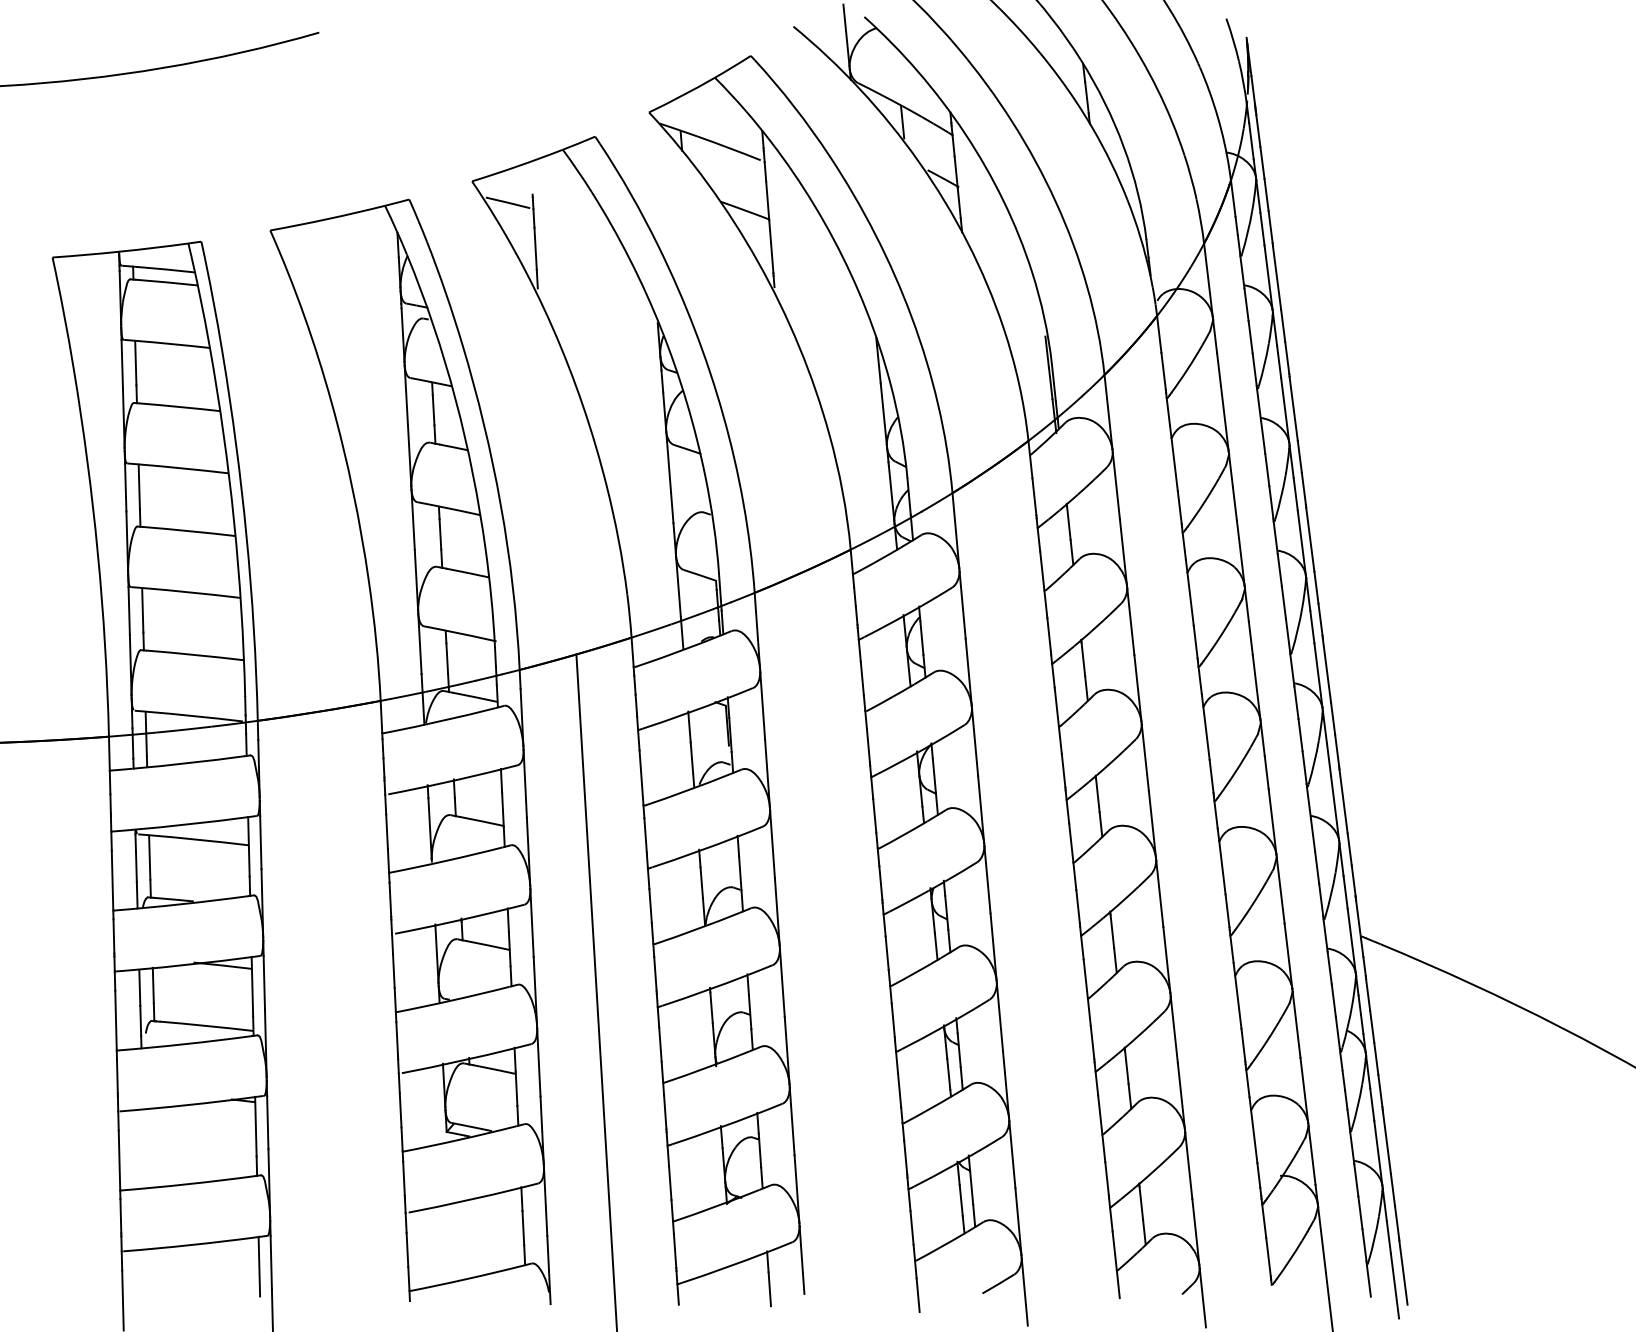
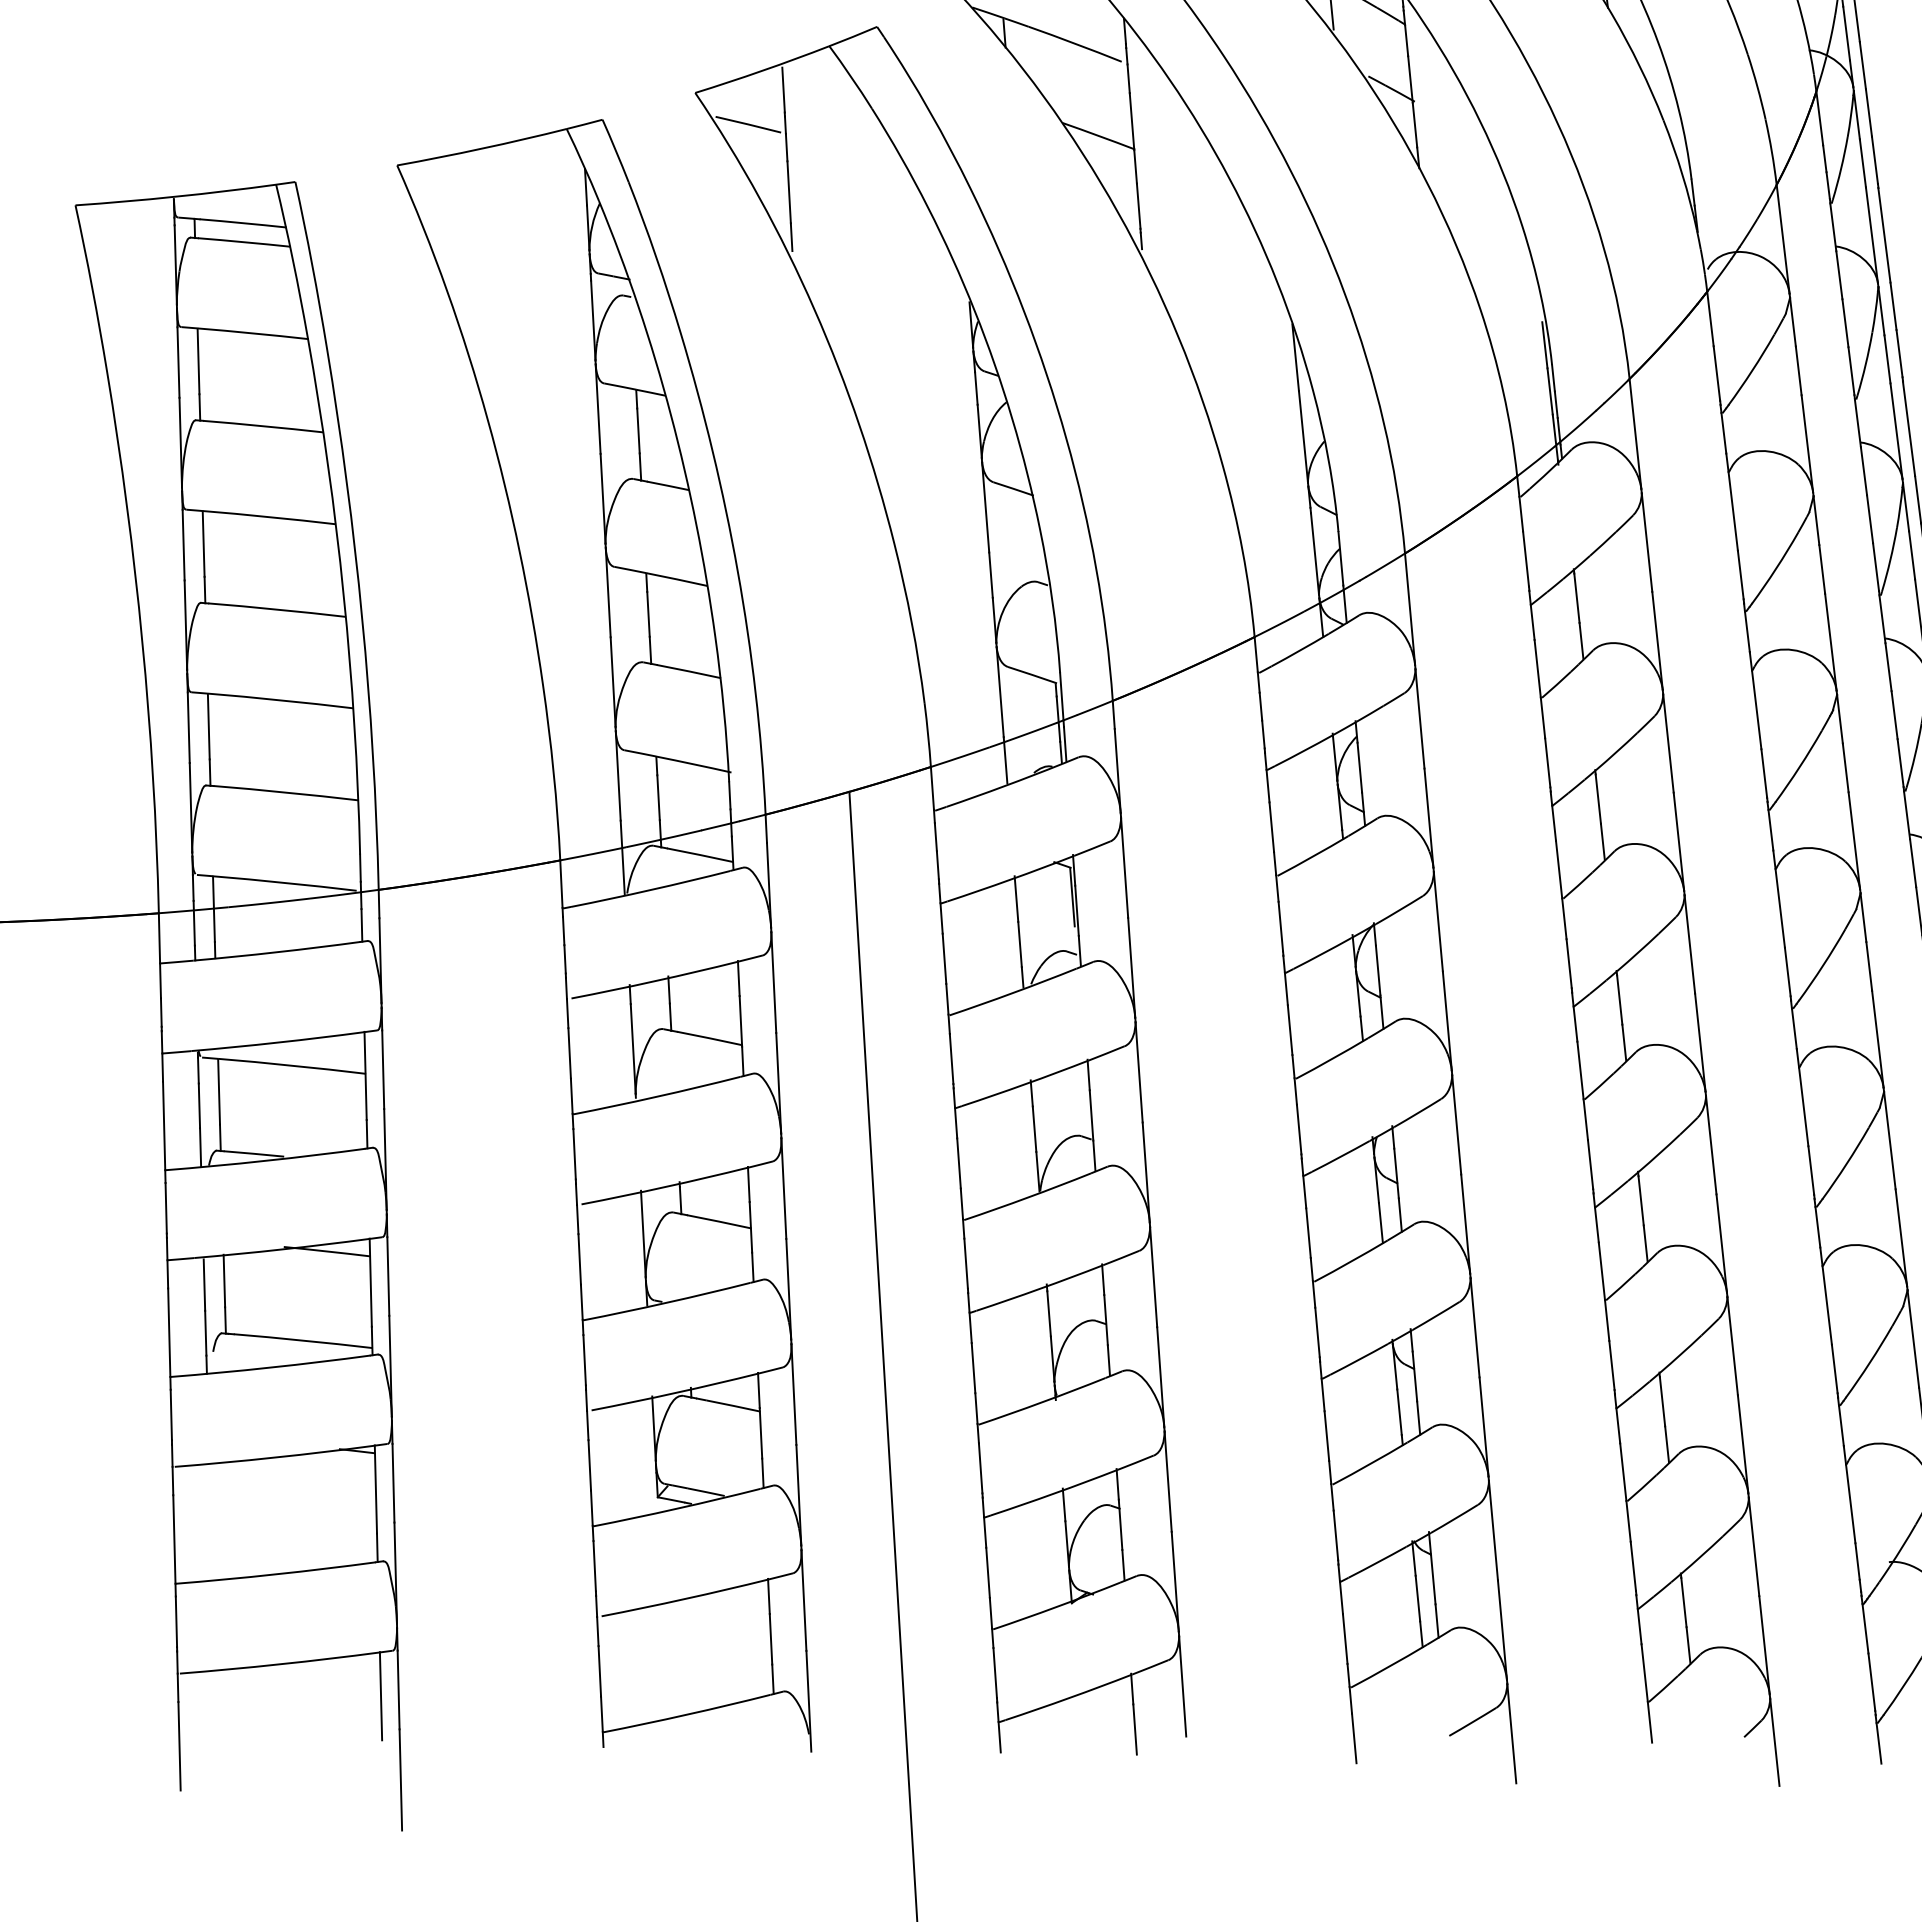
line: (531, 179) -> (783, 90), added
line: (1272, 1298) -> (1877, 1743), added

